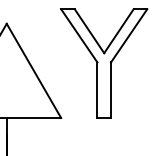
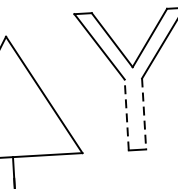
line: (97, 90) -> (126, 115), solid -> dashed
line: (111, 90) -> (144, 114), solid -> dashed

